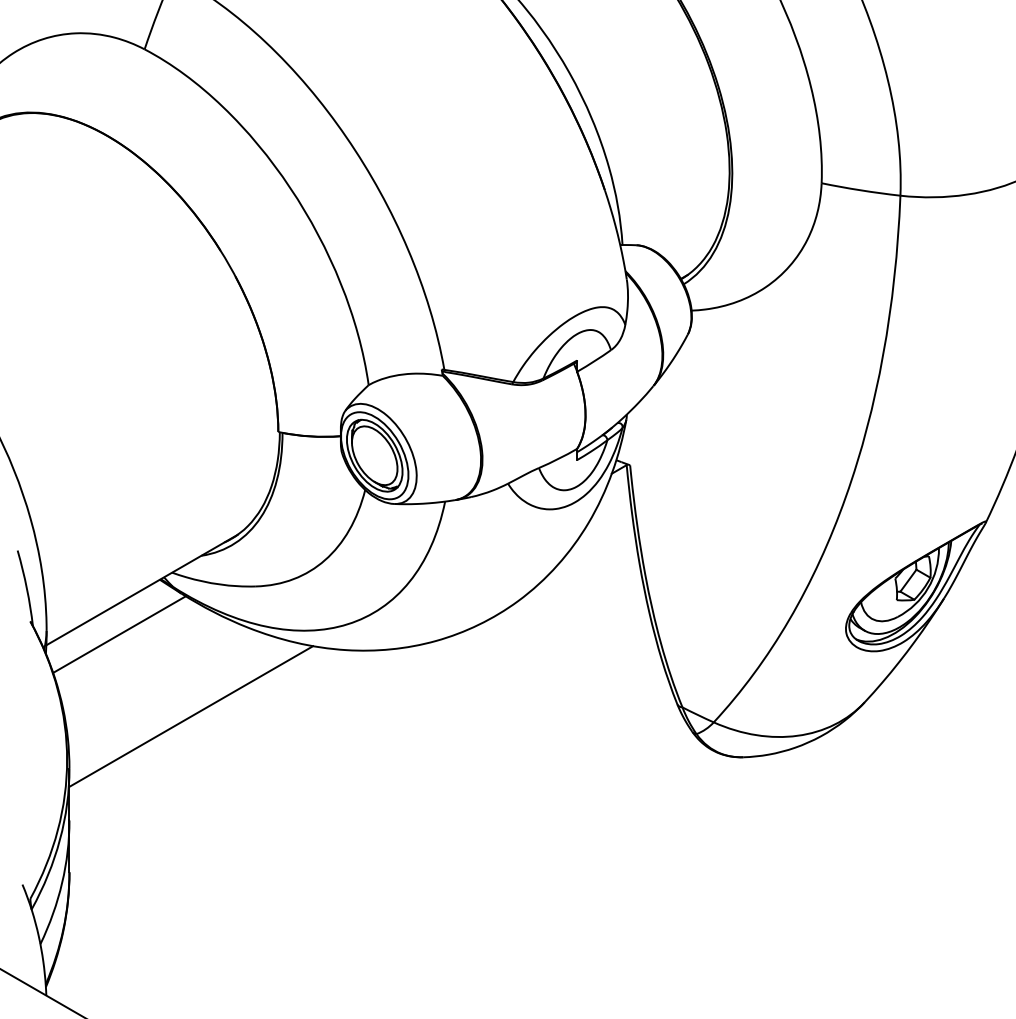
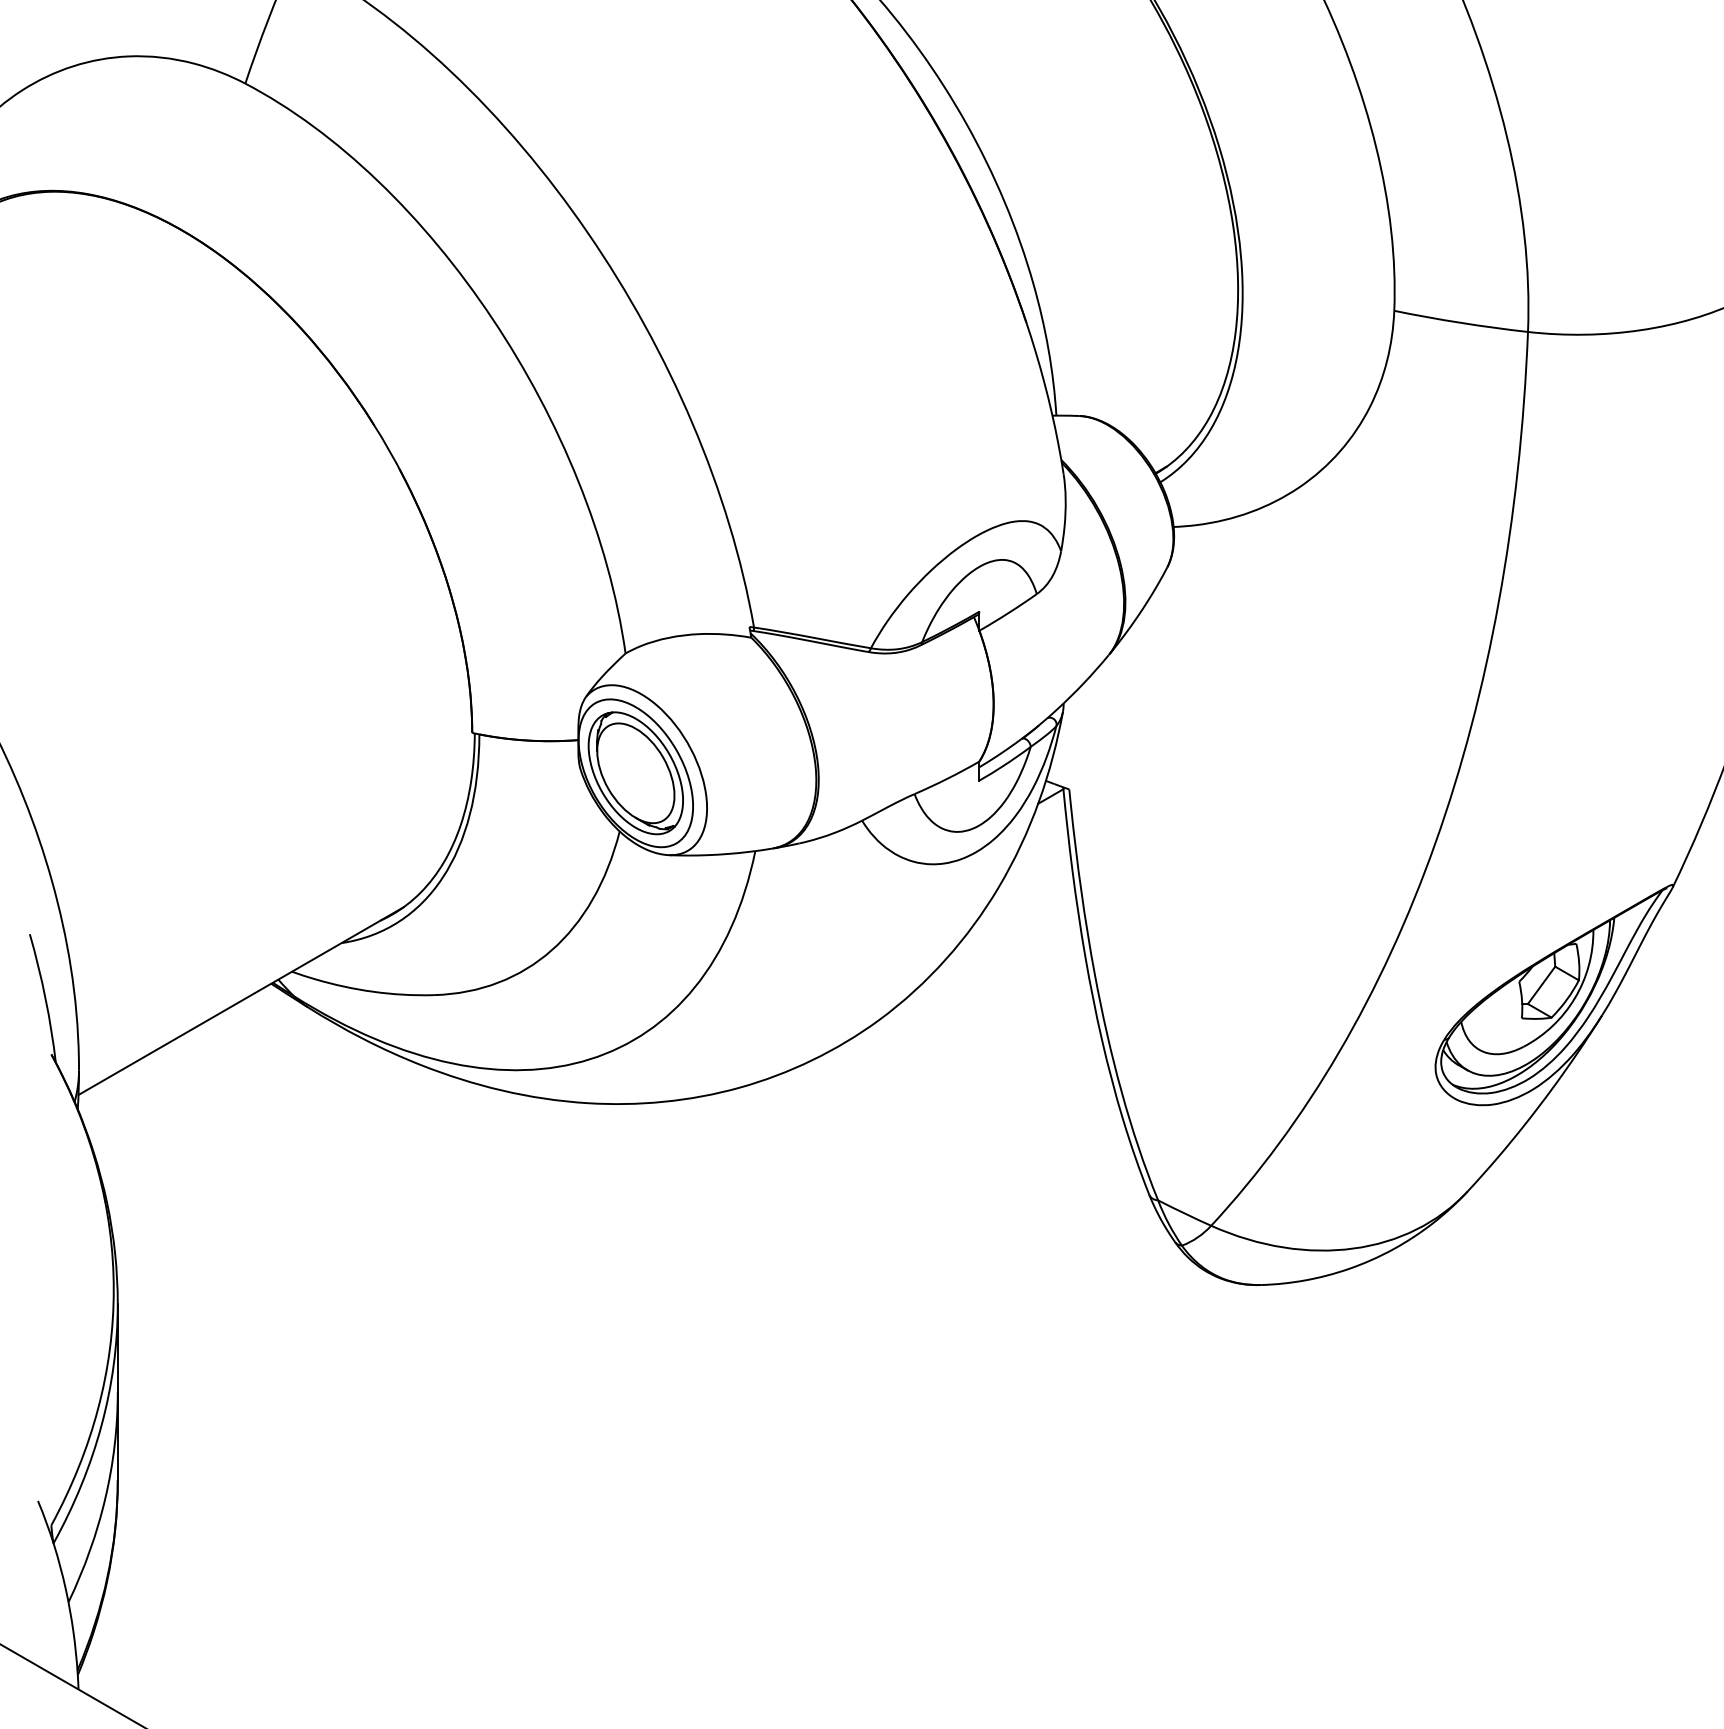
line: (119, 634) -> (202, 1076), removed
line: (191, 716) -> (324, 1215), removed

